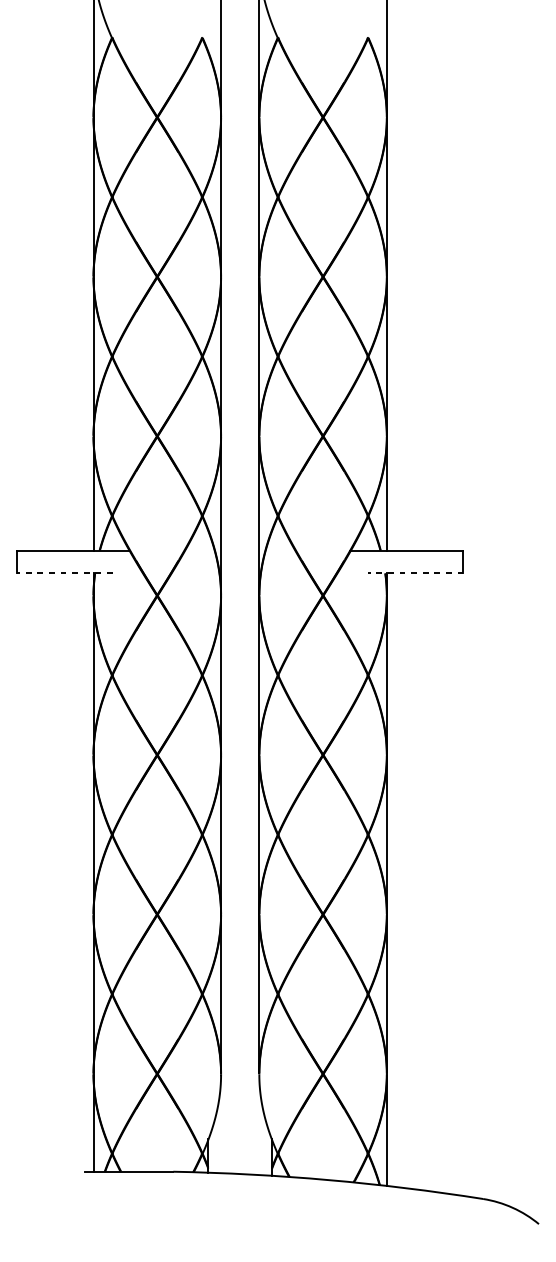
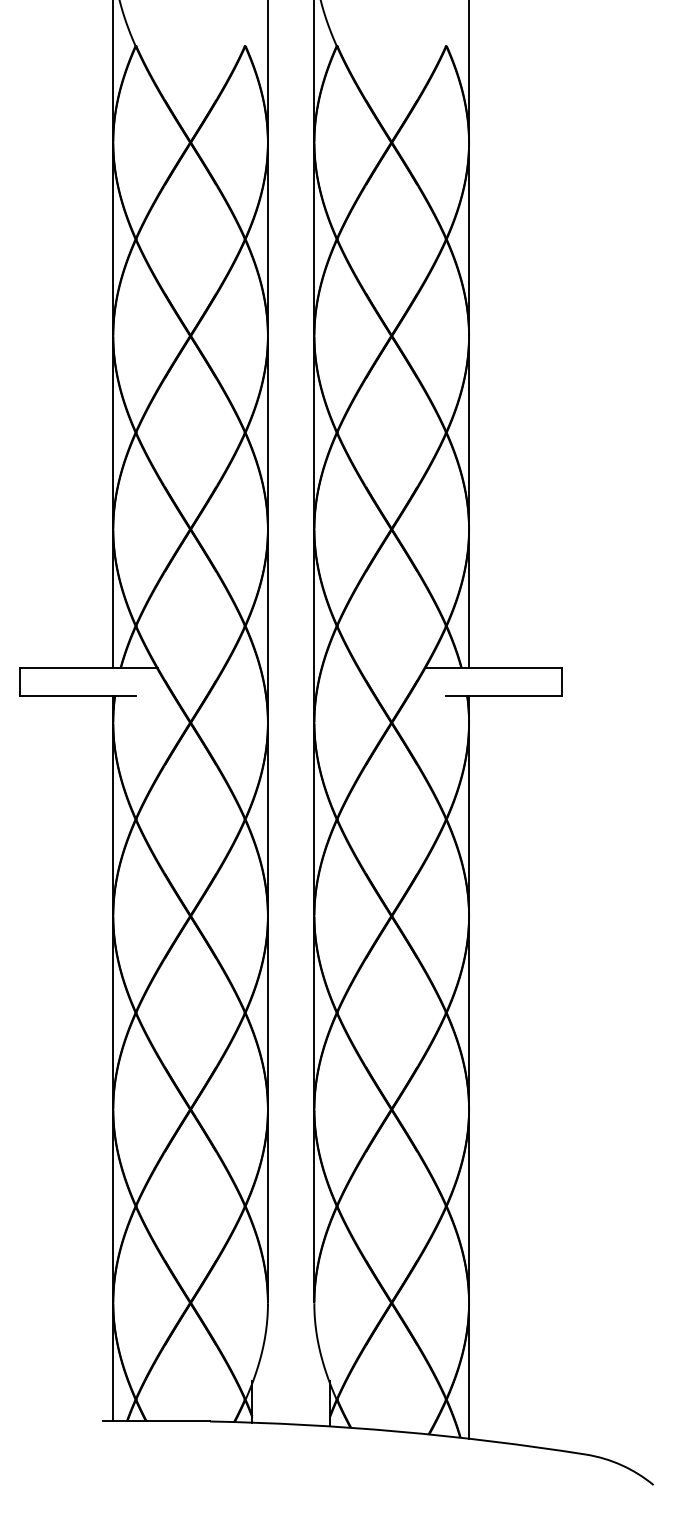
line: (64, 573) -> (77, 695), dashed -> solid
line: (415, 573) -> (503, 695), dashed -> solid

